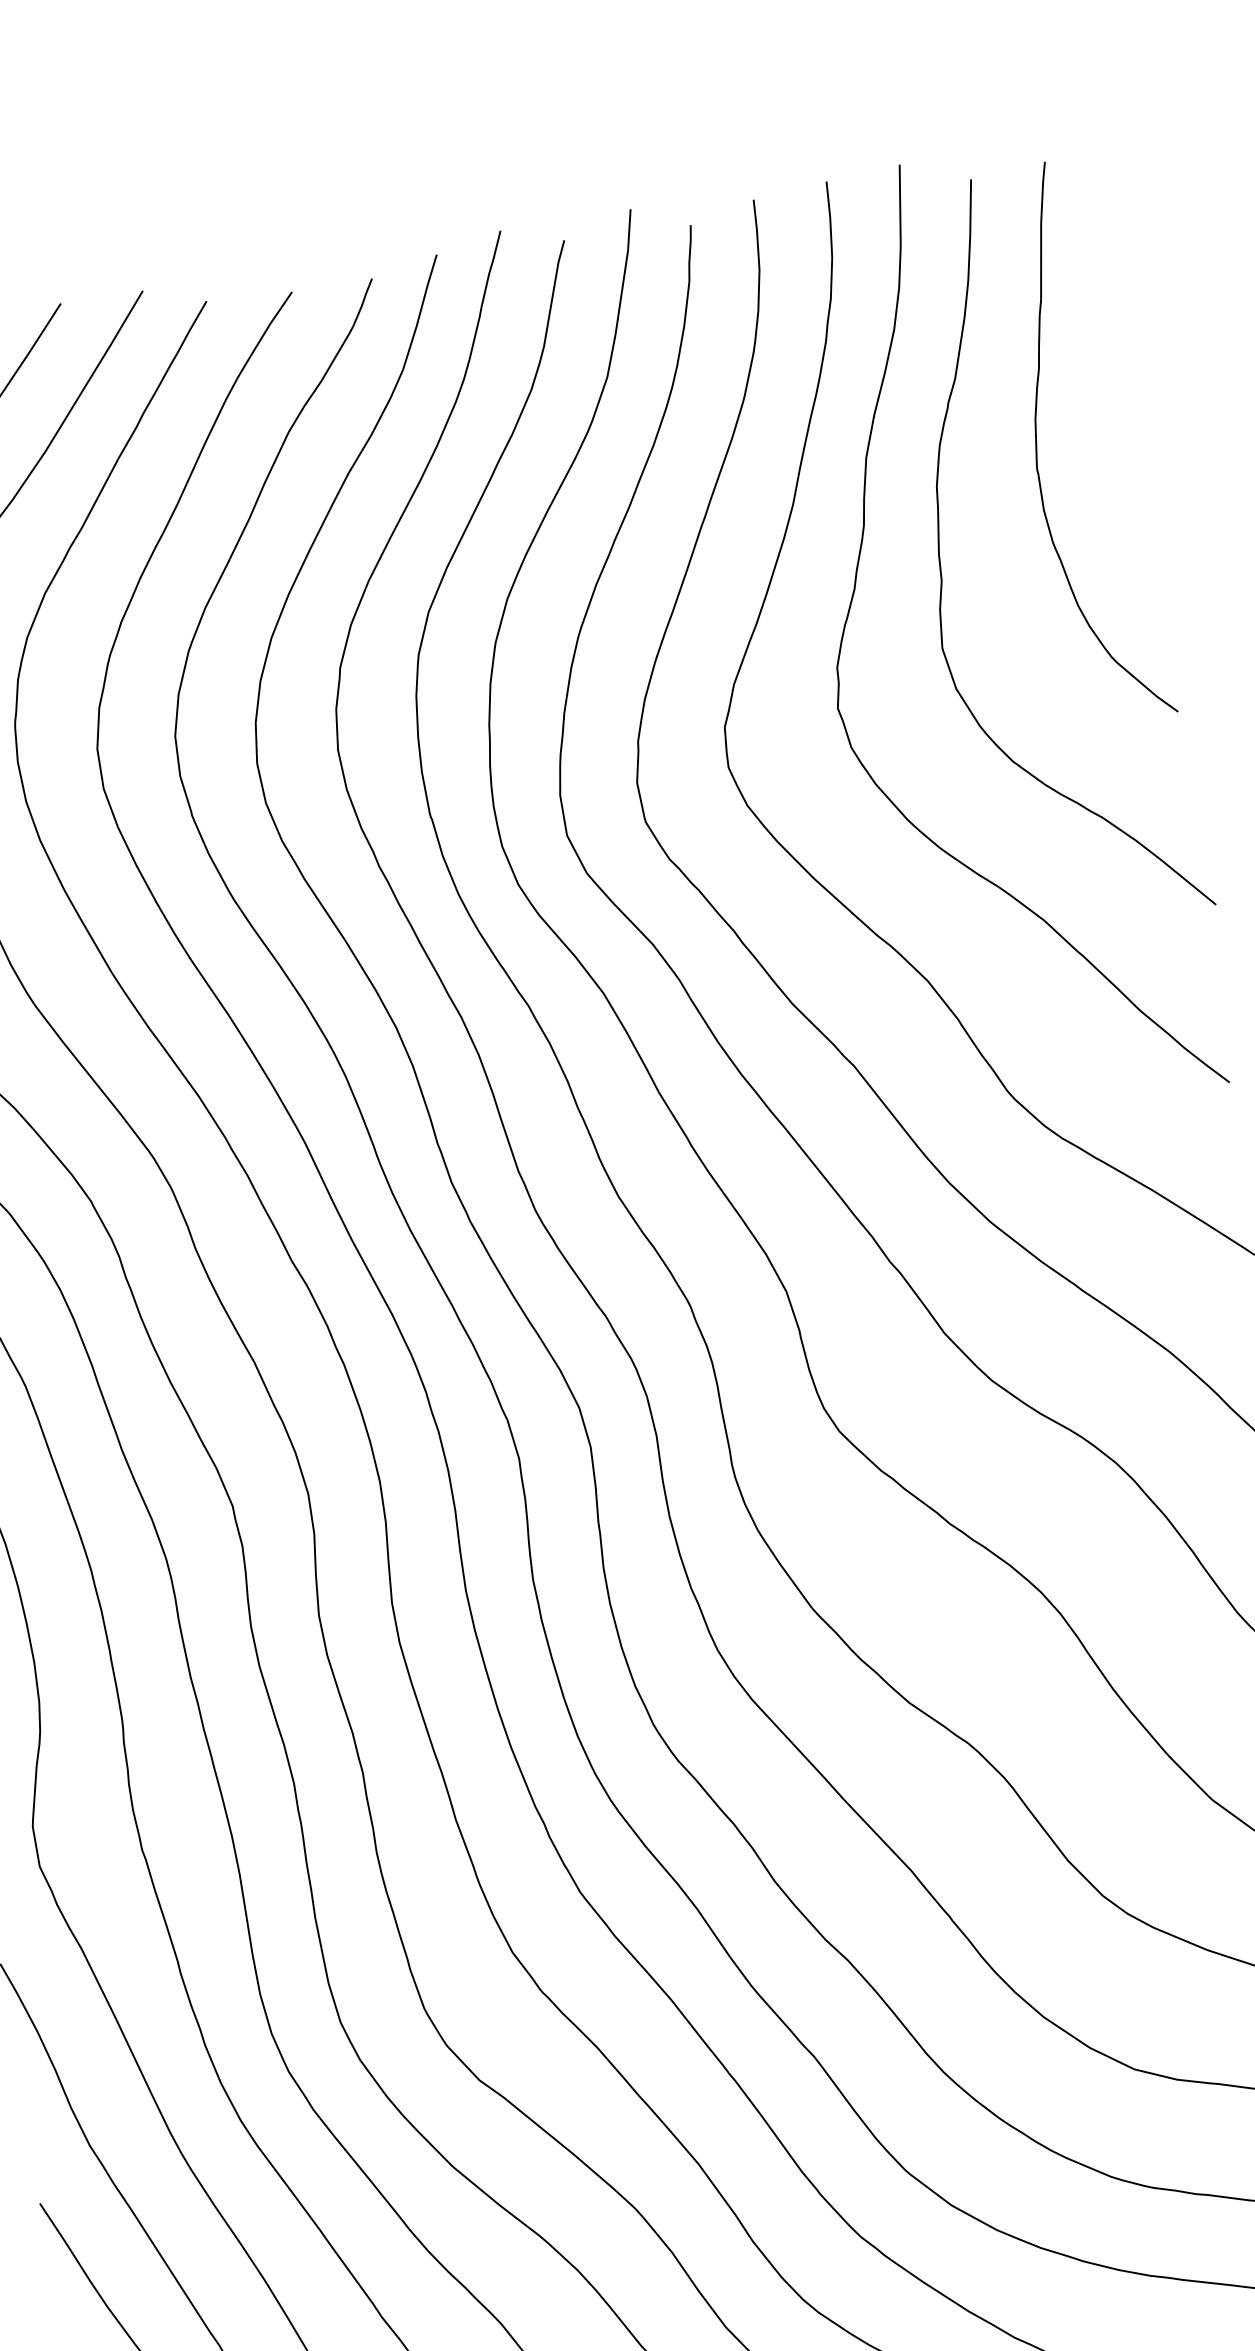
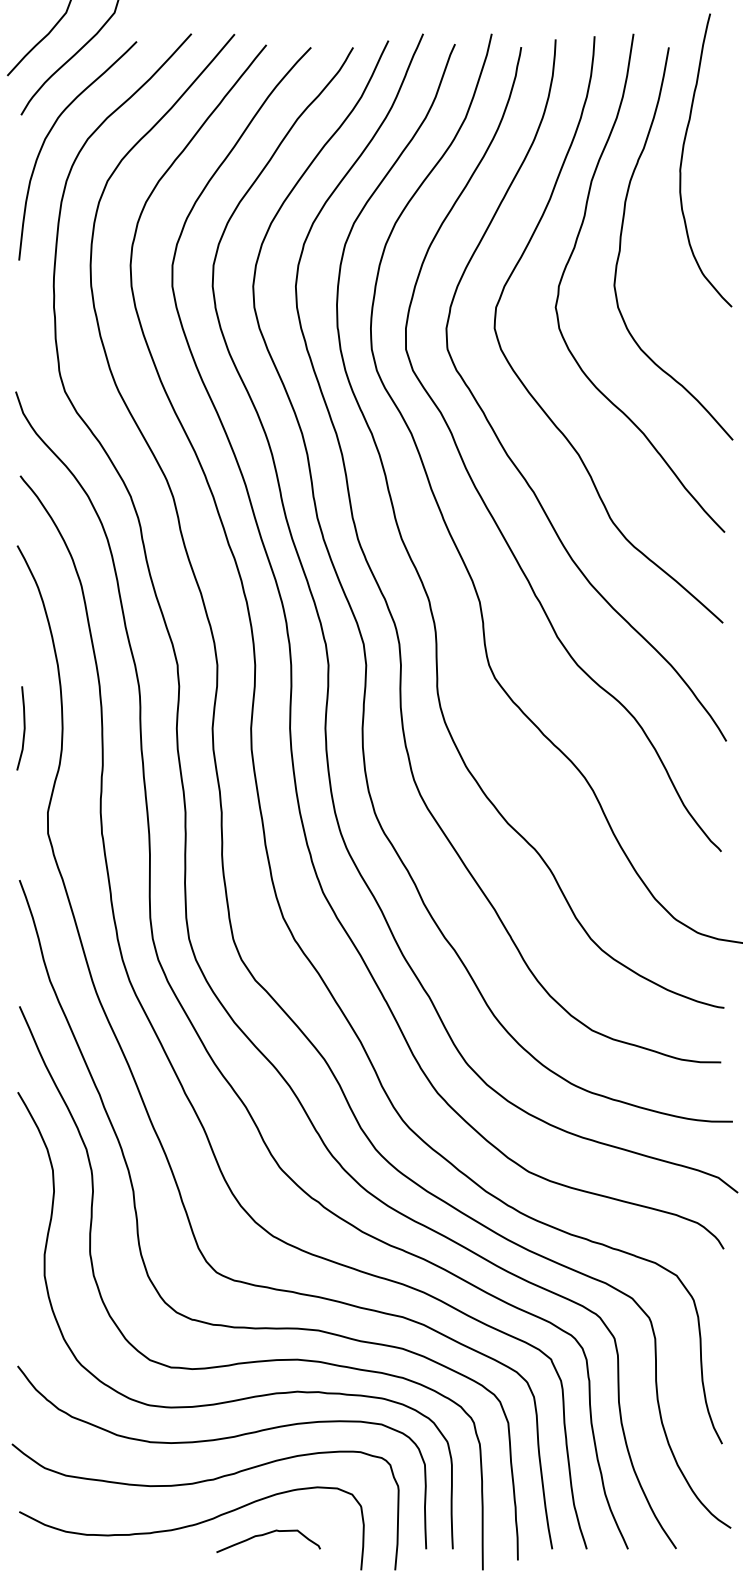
curve: (1038, 439) -> (683, 155), moved

